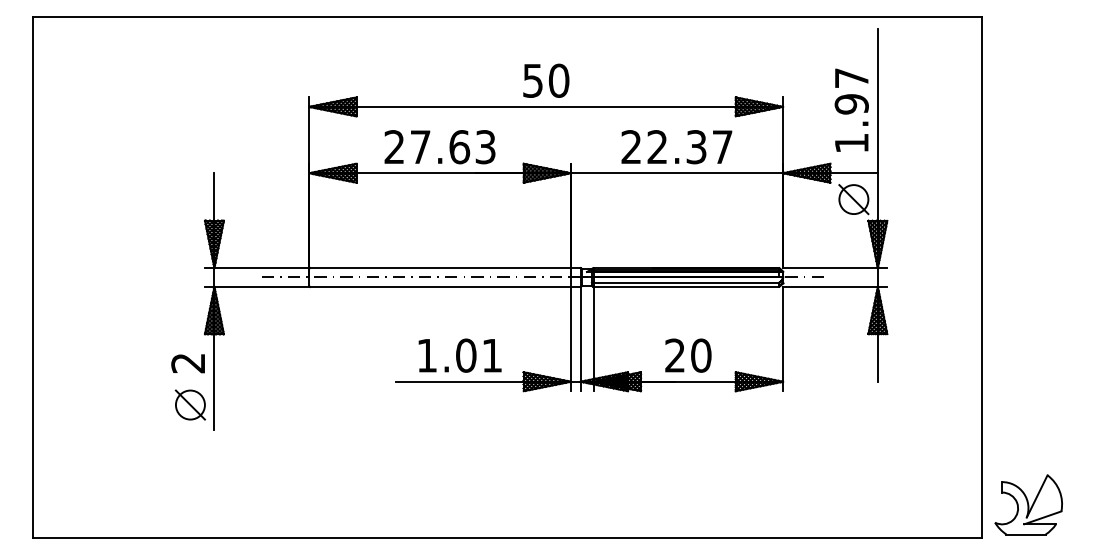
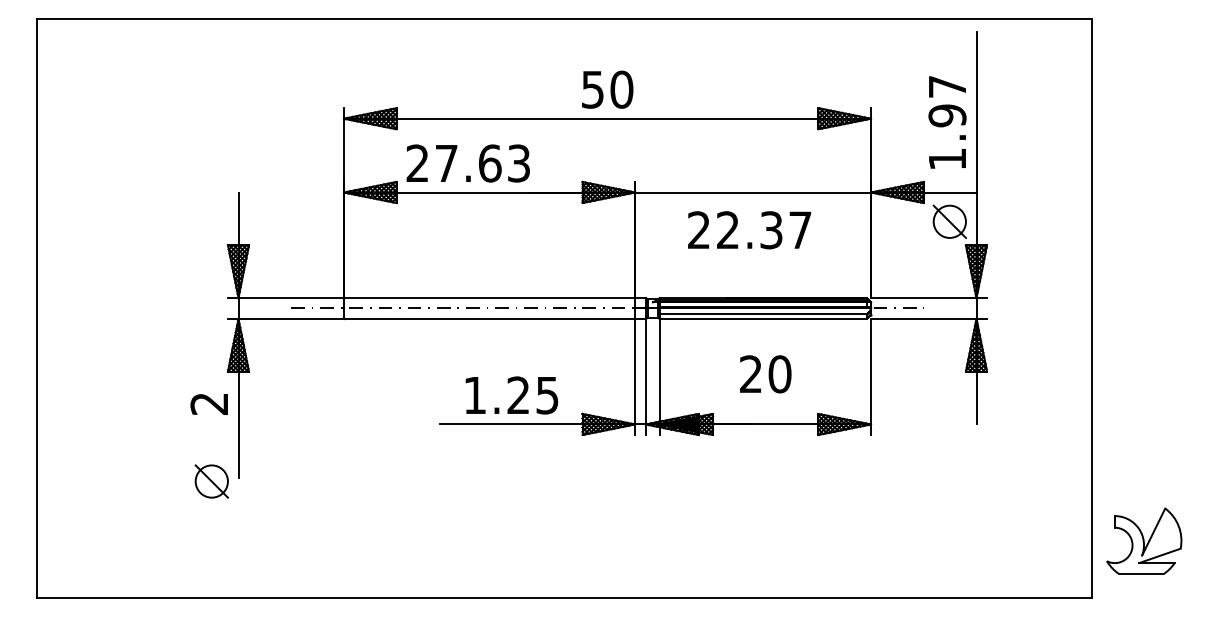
text: (439, 147) -> (467, 163), moved
text: (676, 147) -> (749, 230), moved
text: (478, 355) -> (532, 395), 1.01 -> 1.25
text: (688, 355) -> (765, 374), moved
part: (189, 404) -> (210, 480), moved
part: (1028, 504) -> (1144, 540), moved

